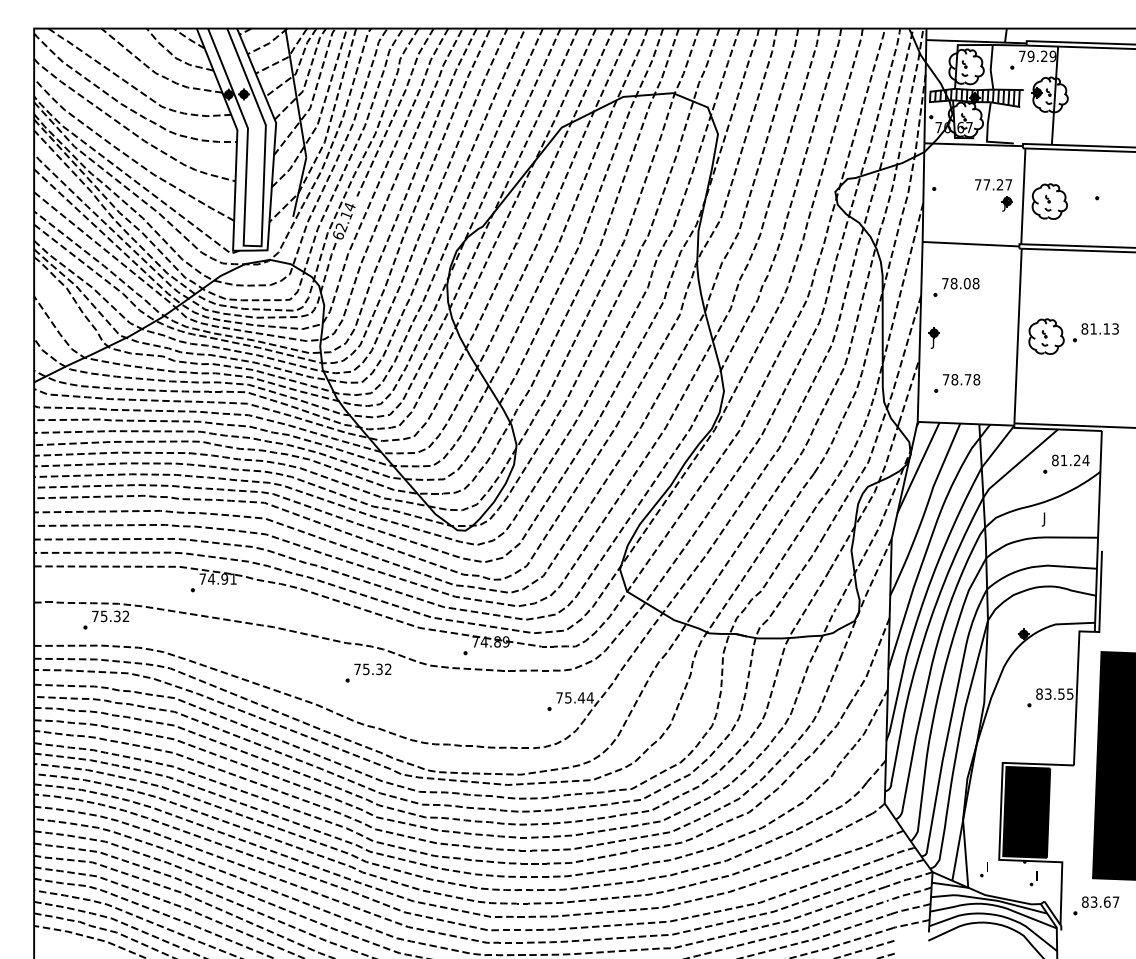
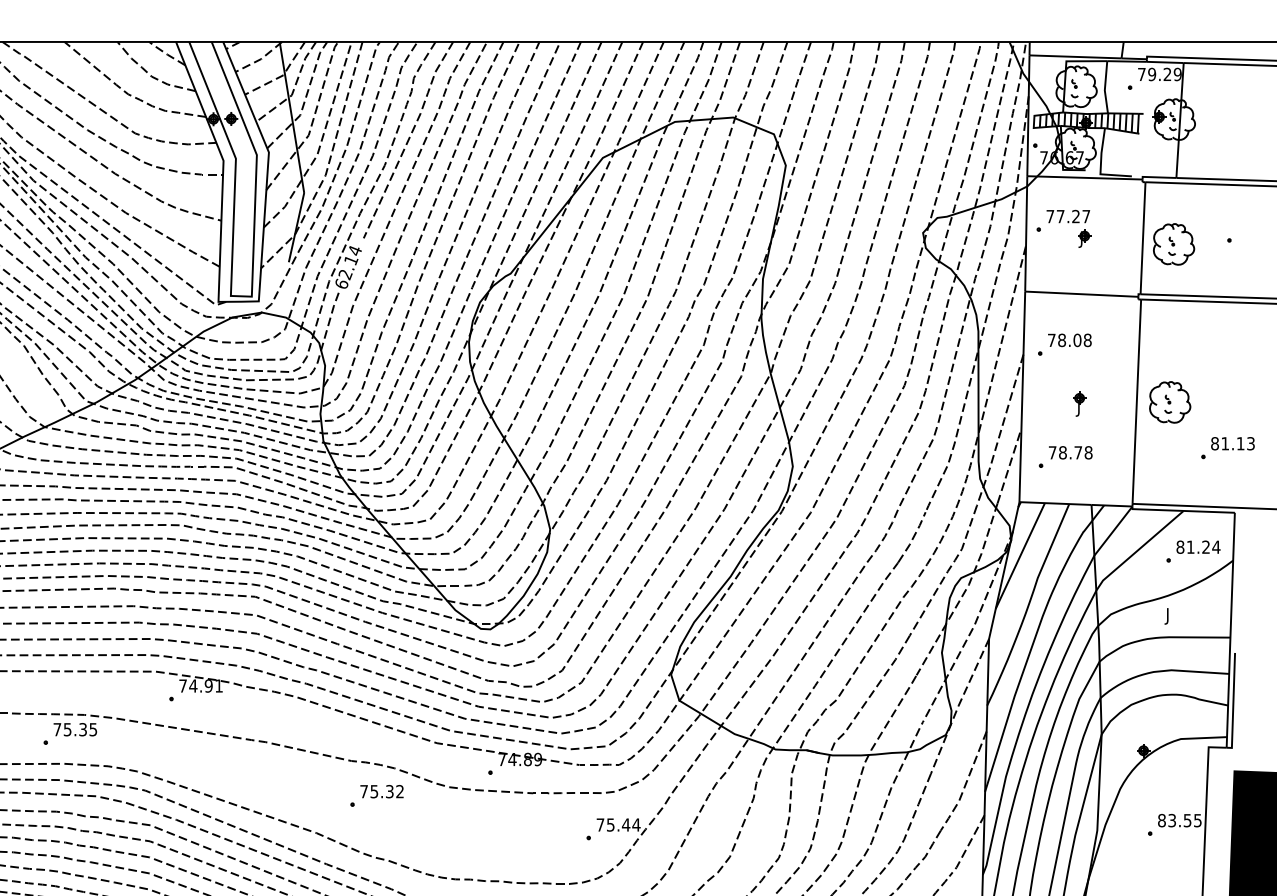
part: (993, 195) -> (1068, 229), moved
part: (1095, 332) -> (1227, 447), moved
part: (933, 337) -> (1078, 403), moved
text: (125, 616) -> (92, 729), 75.32 -> 75.35

